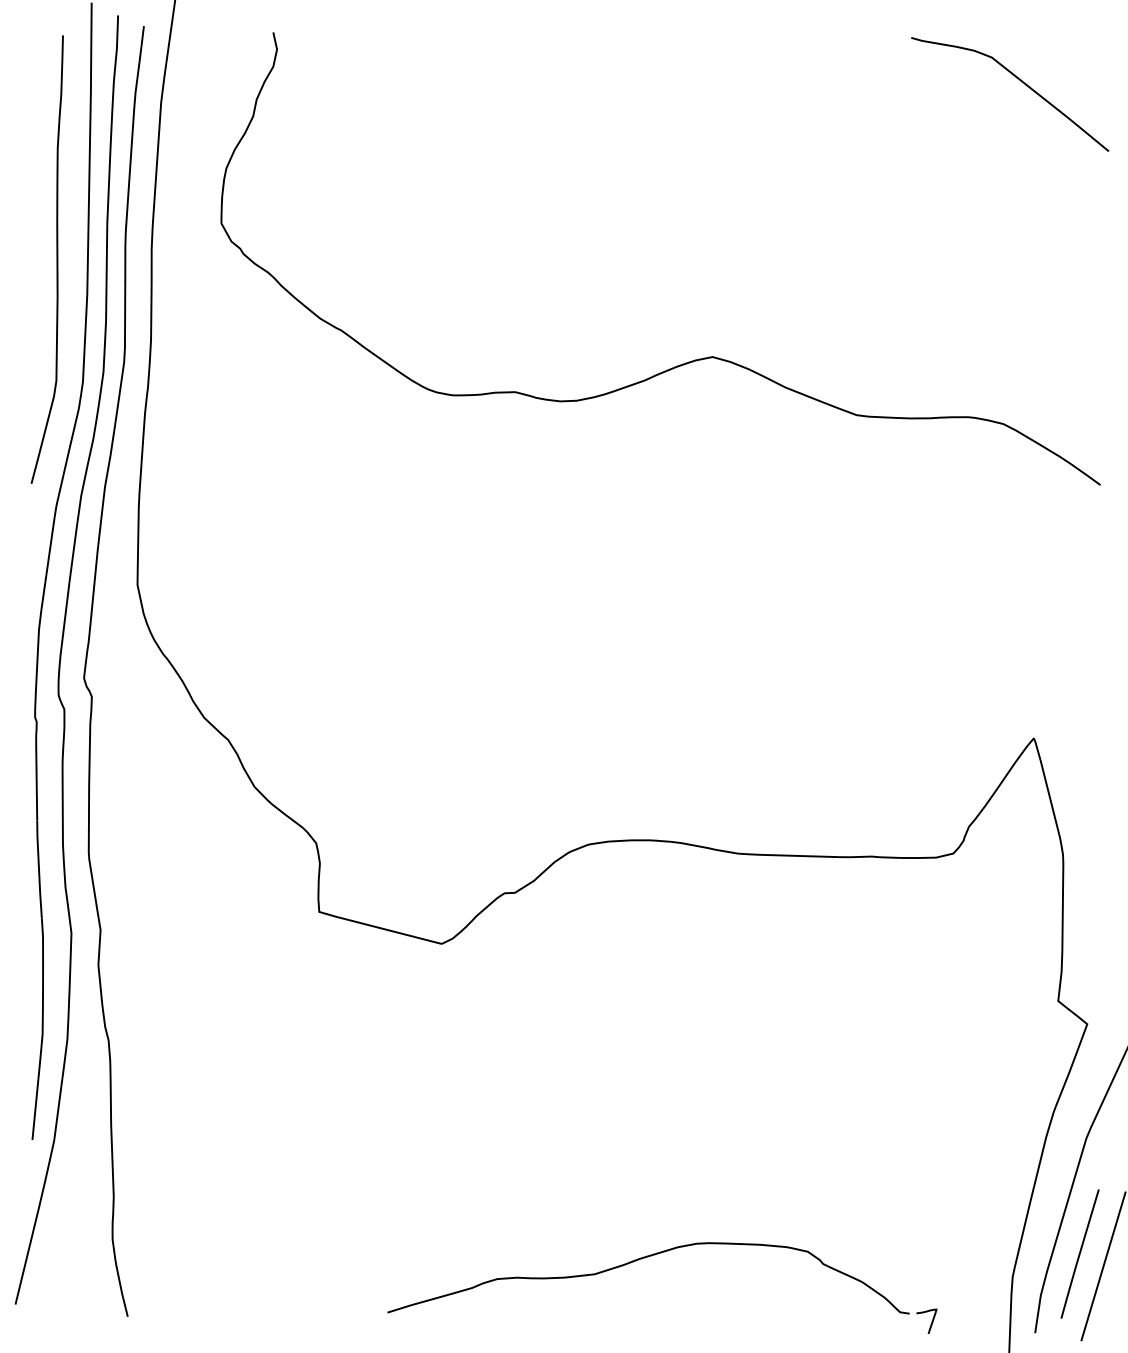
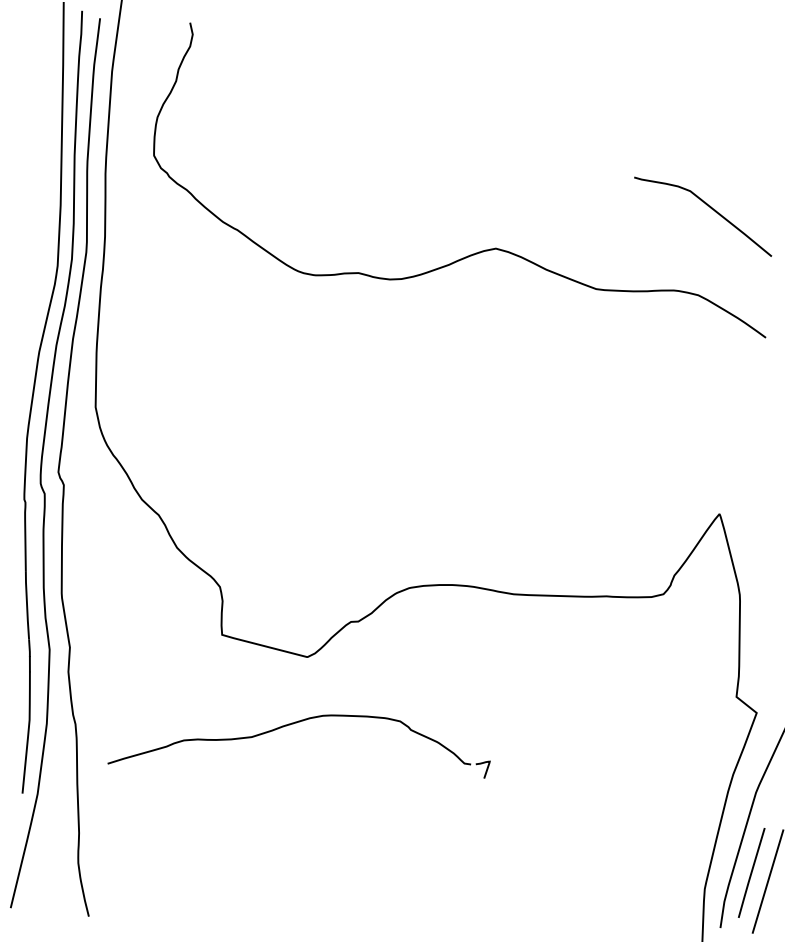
curve: (1020, 82) -> (710, 208), moved
curve: (56, 259) -> (39, 180), removed
part: (650, 1257) -> (290, 725), moved

